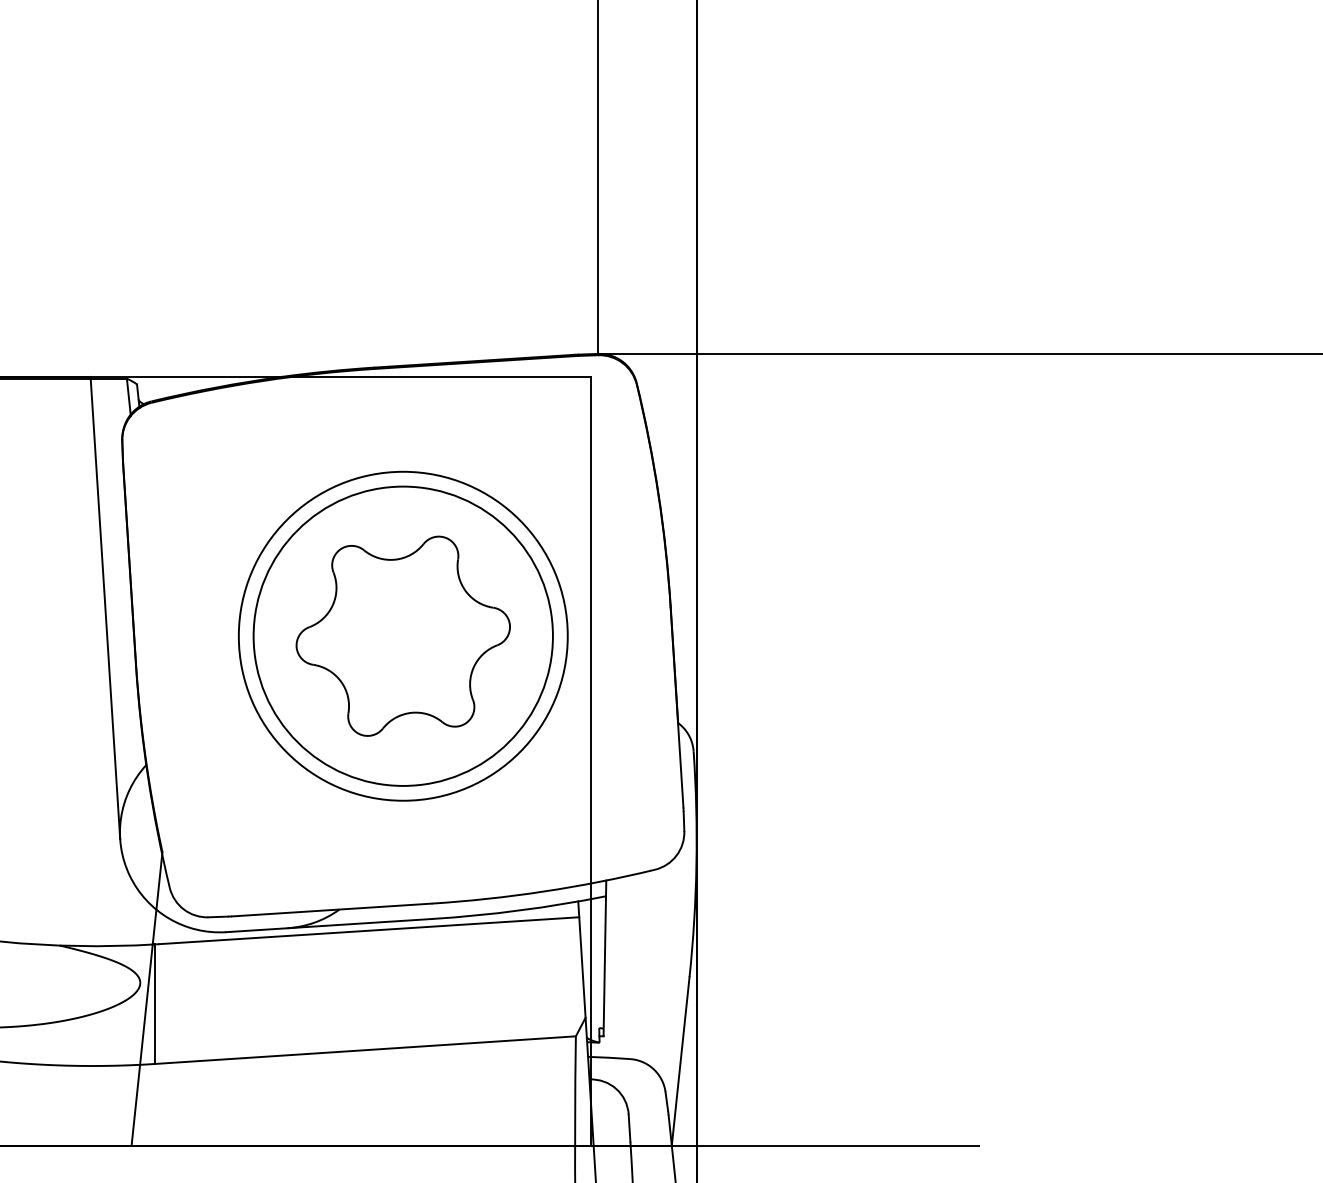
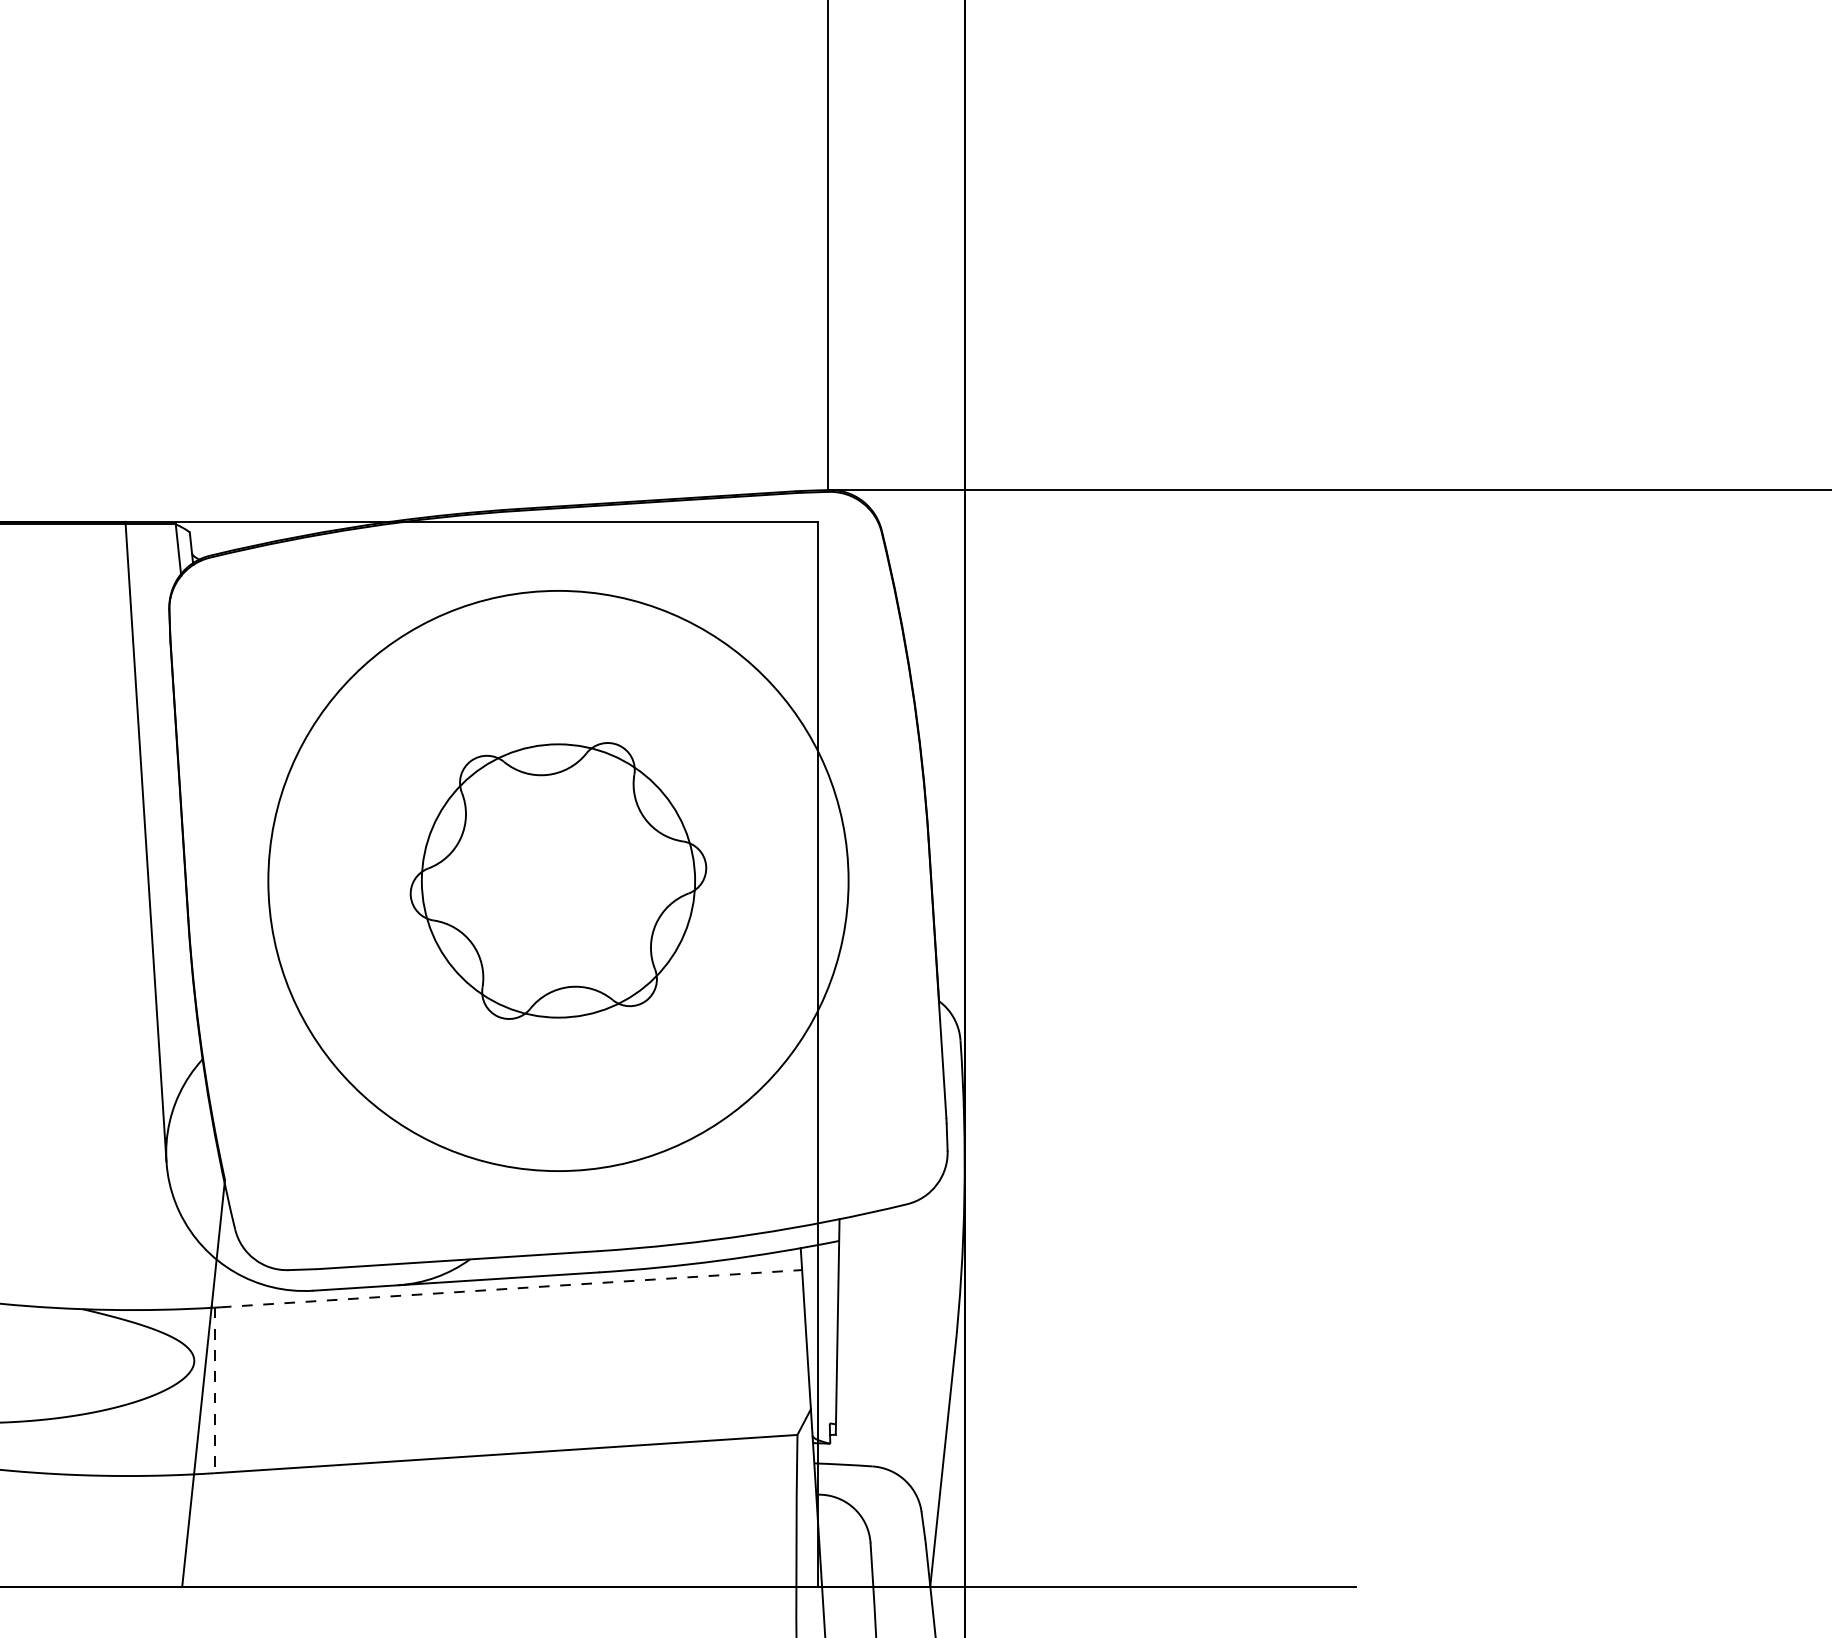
circle: (403, 635) -> (558, 880), size x0.6
circle: (403, 635) -> (558, 880), size x1.4
line: (369, 930) -> (511, 1288), solid -> dashed
line: (154, 1004) -> (214, 1390), solid -> dashed

